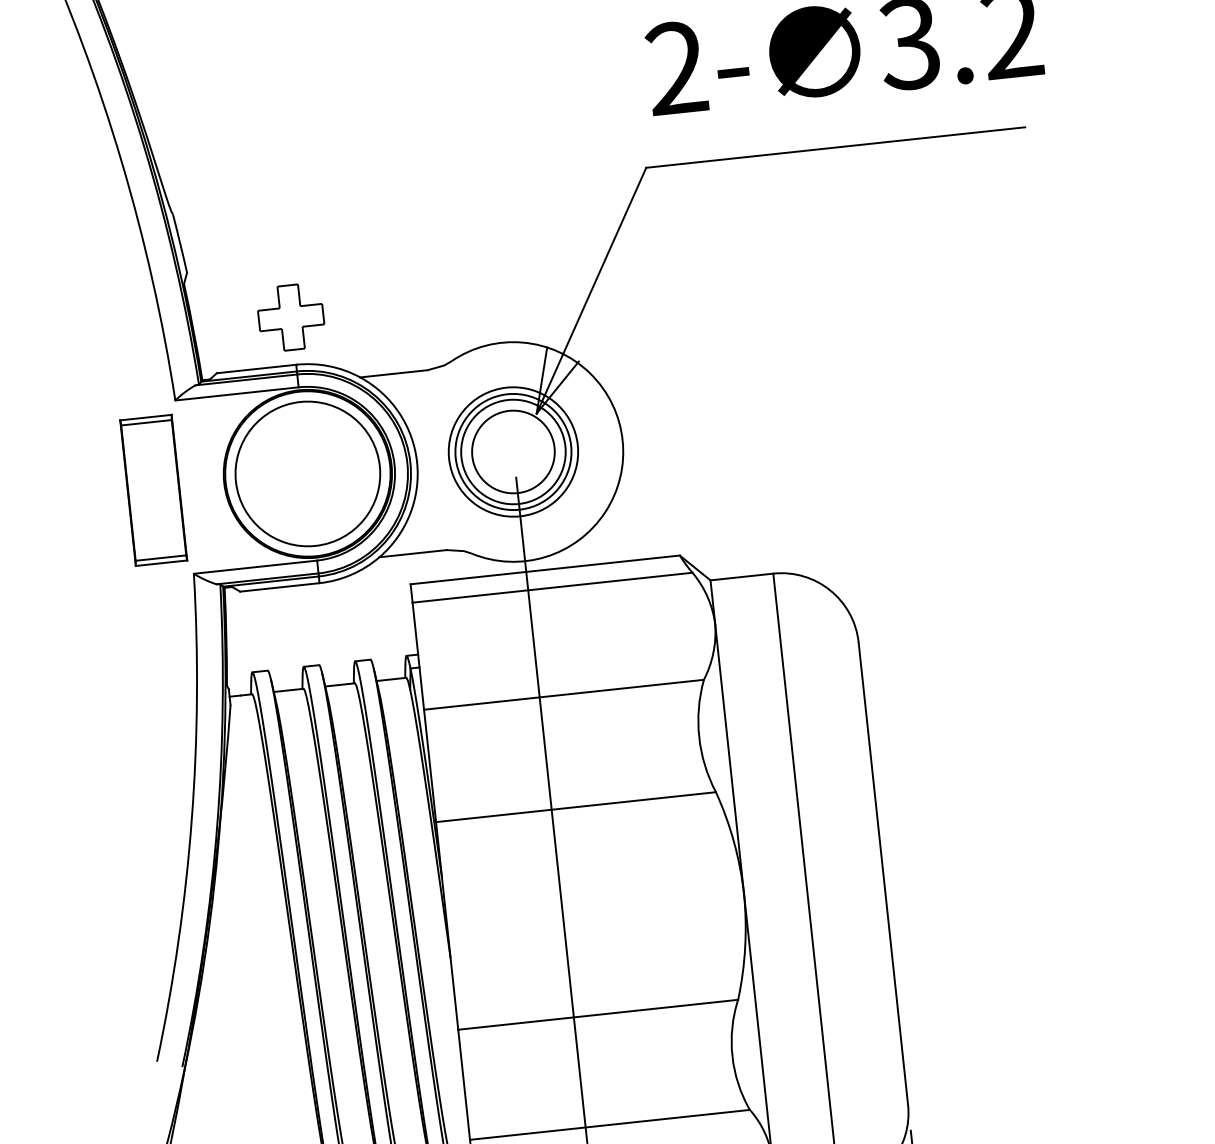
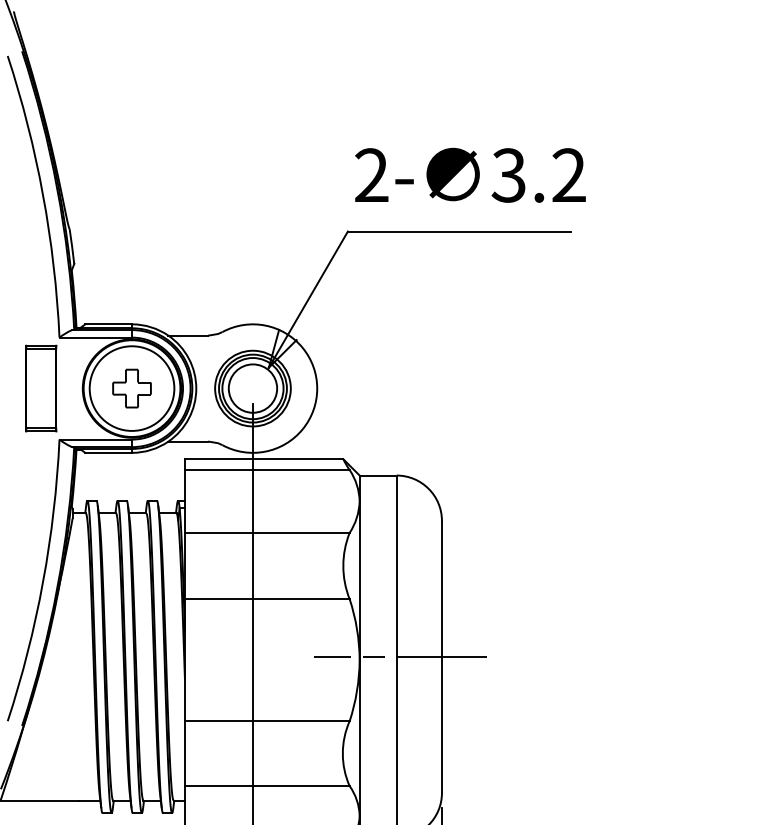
part: (290, 317) -> (131, 388), moved
line: (812, 880) -> (400, 656), added

